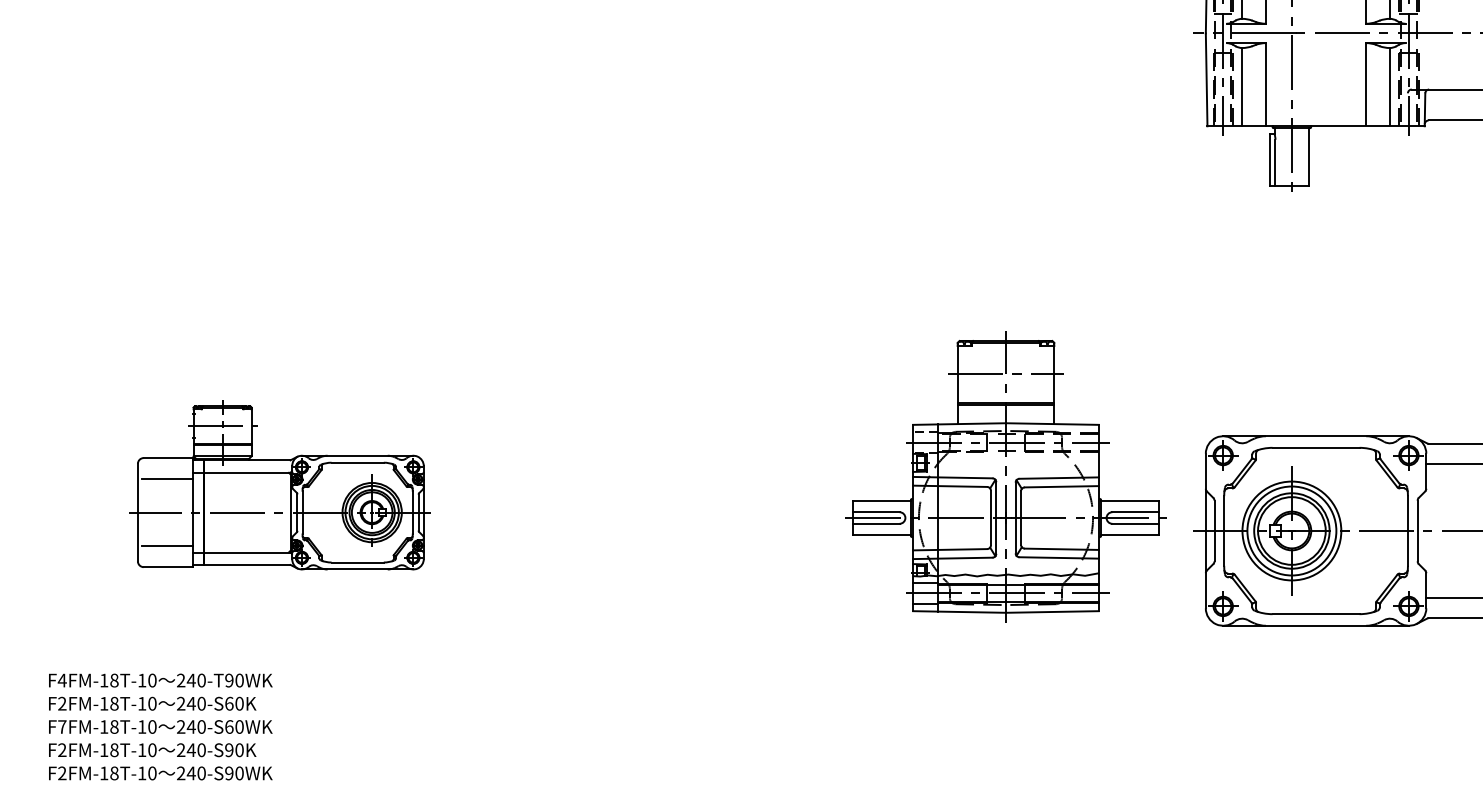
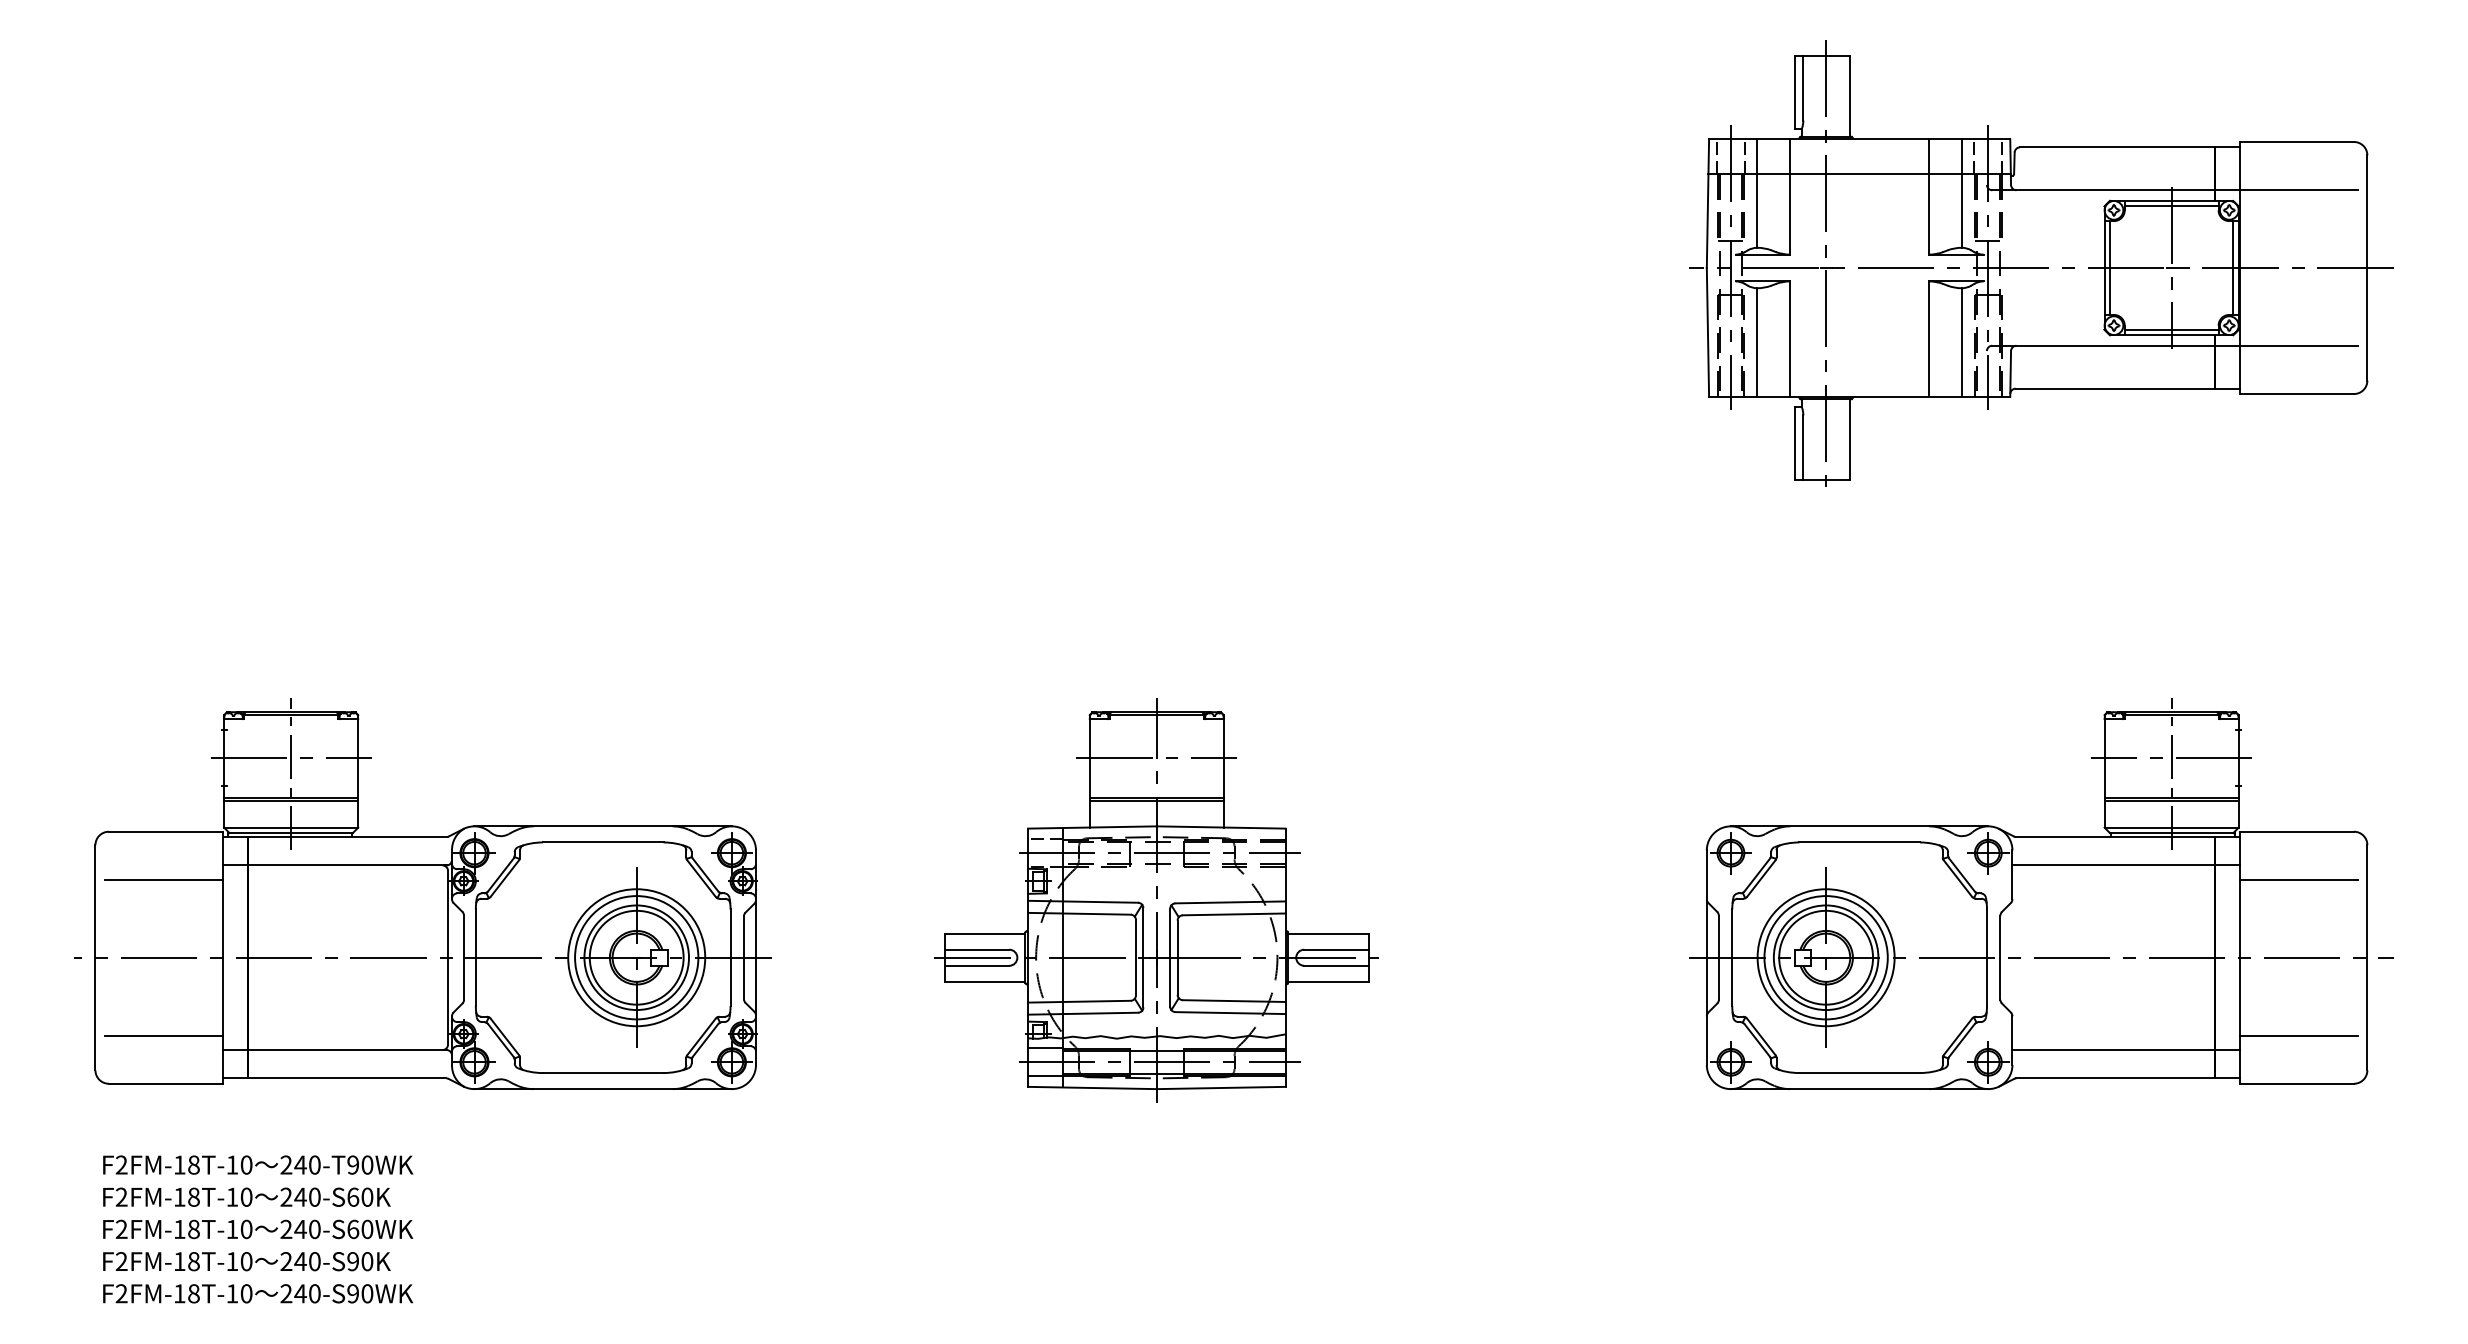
part: (1005, 476) -> (1156, 900), moved
part: (279, 484) -> (422, 893), size x1.67
text: (62, 680) -> (121, 1164), F4FM-18T-10 -> F2FM-18T-10
text: (62, 726) -> (121, 1228), F7FM-18T-10 -> F2FM-18T-10

